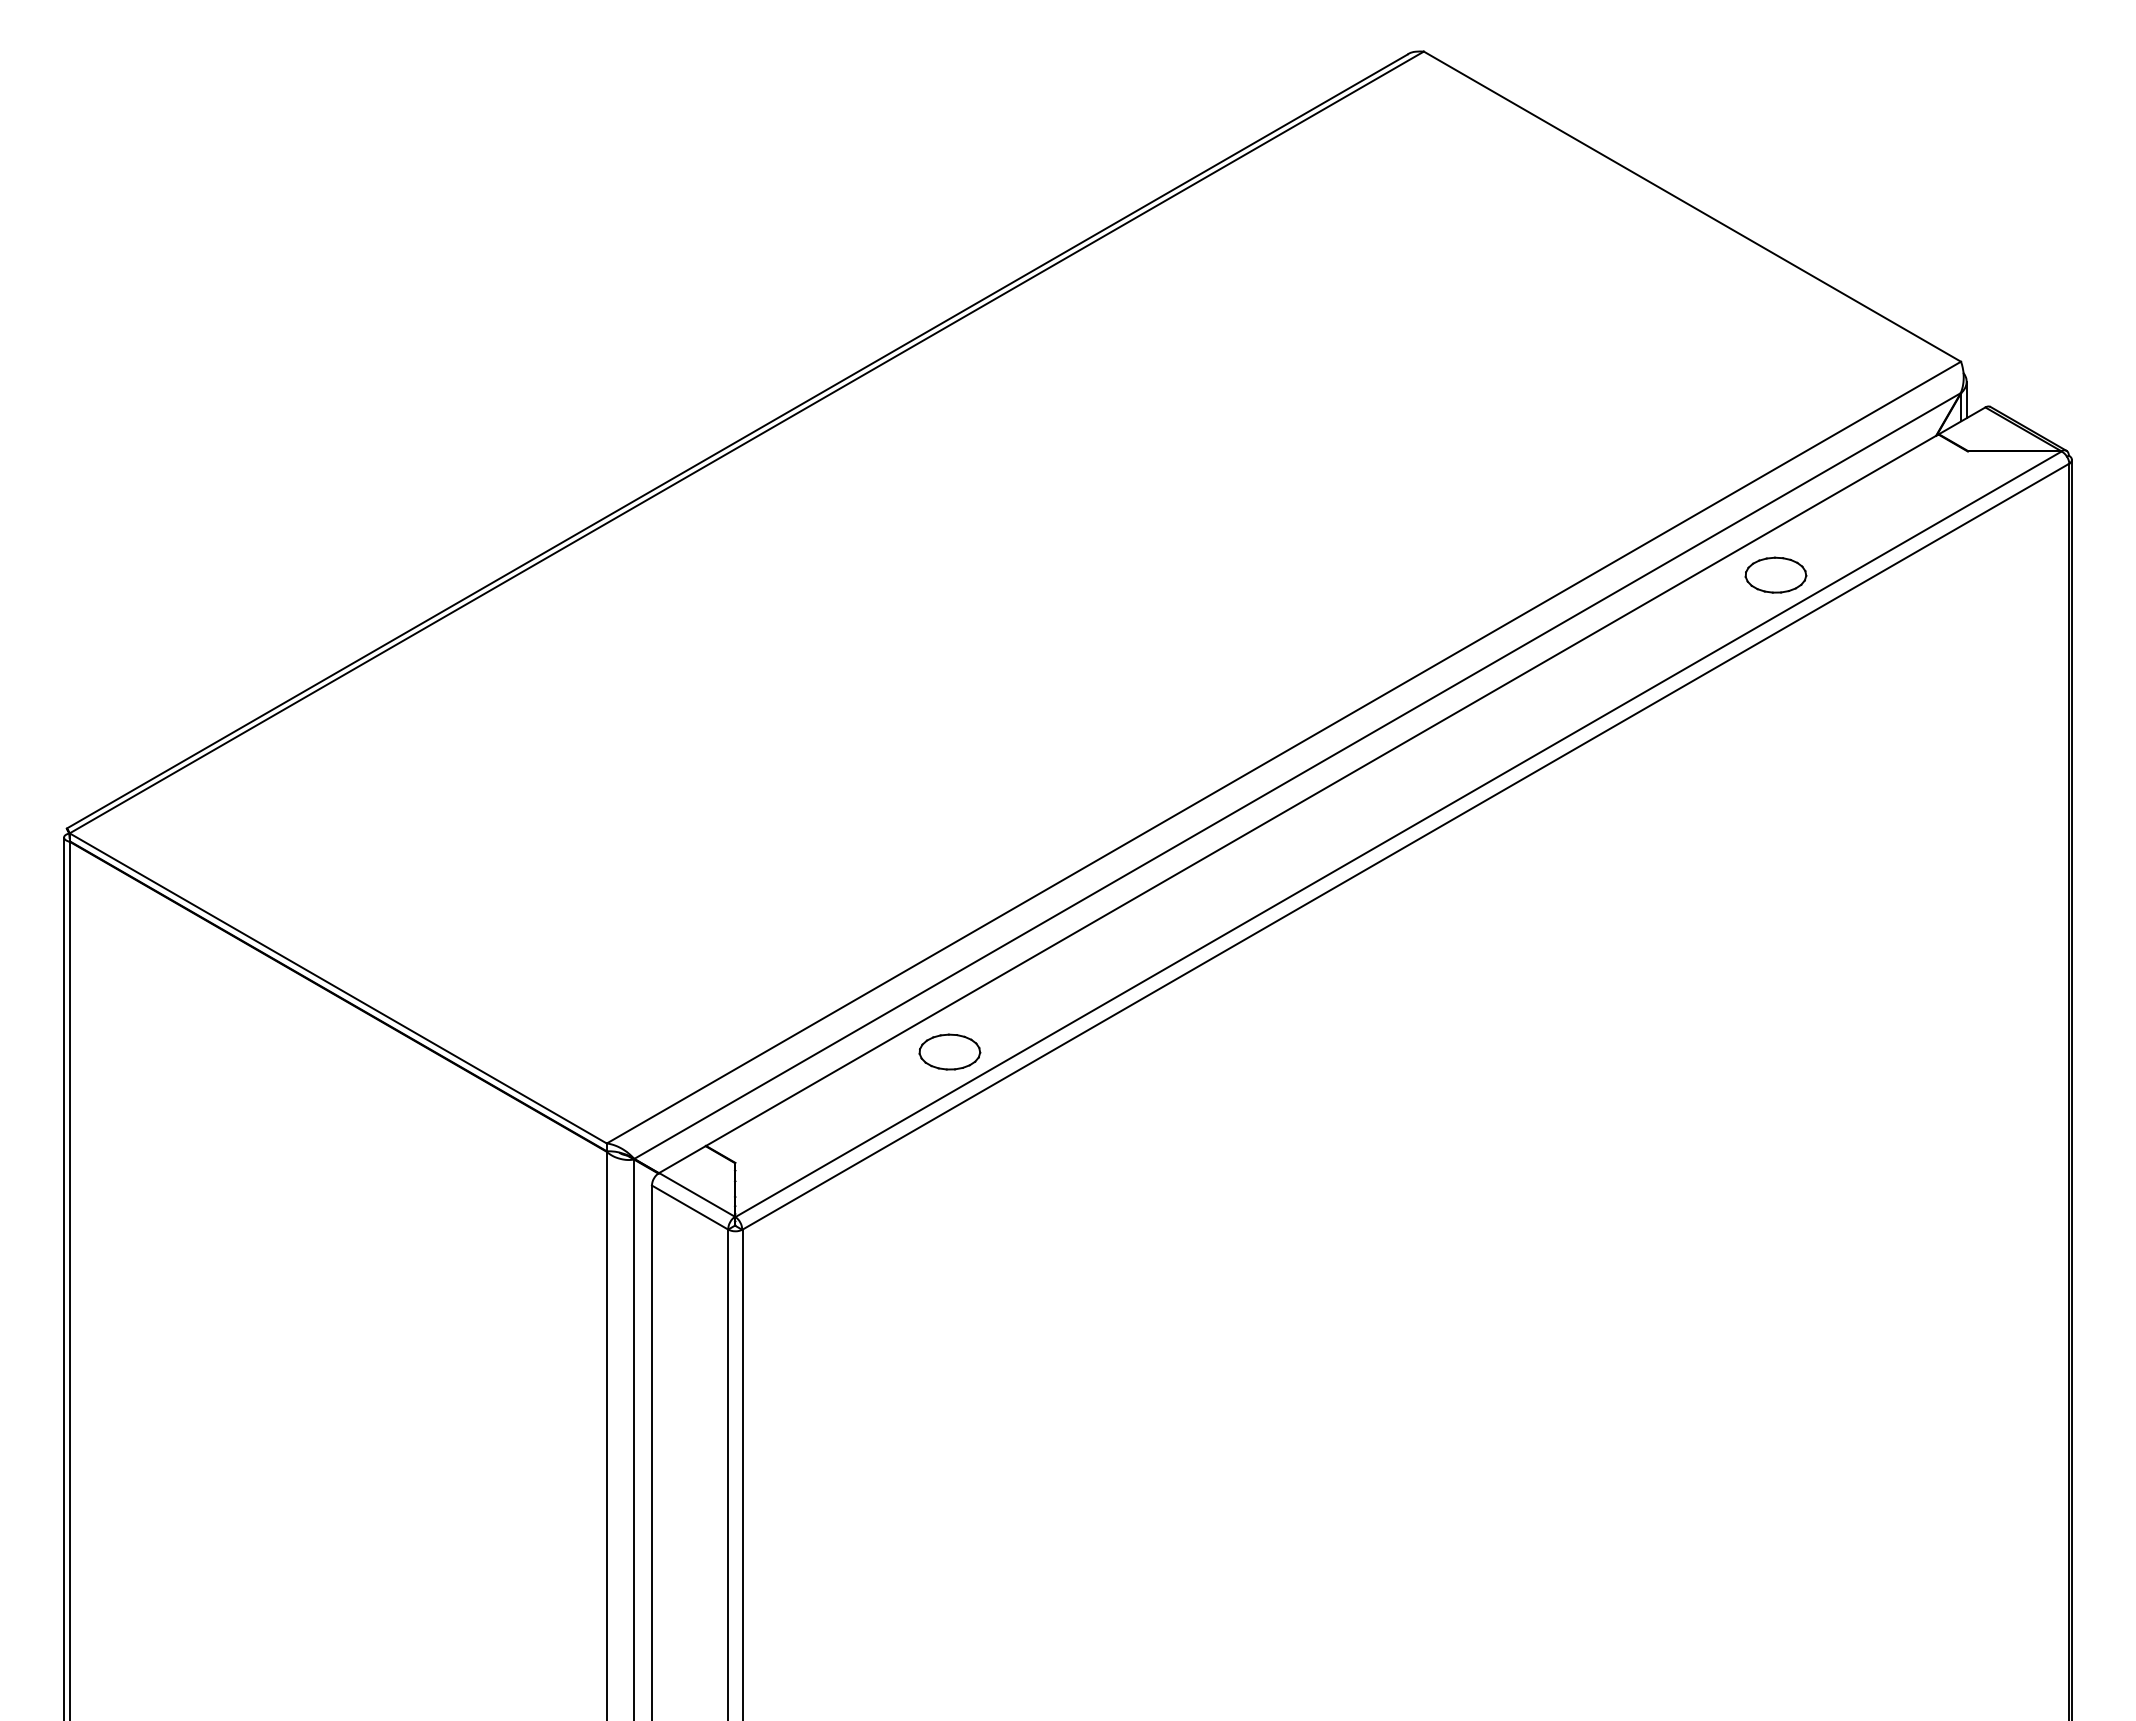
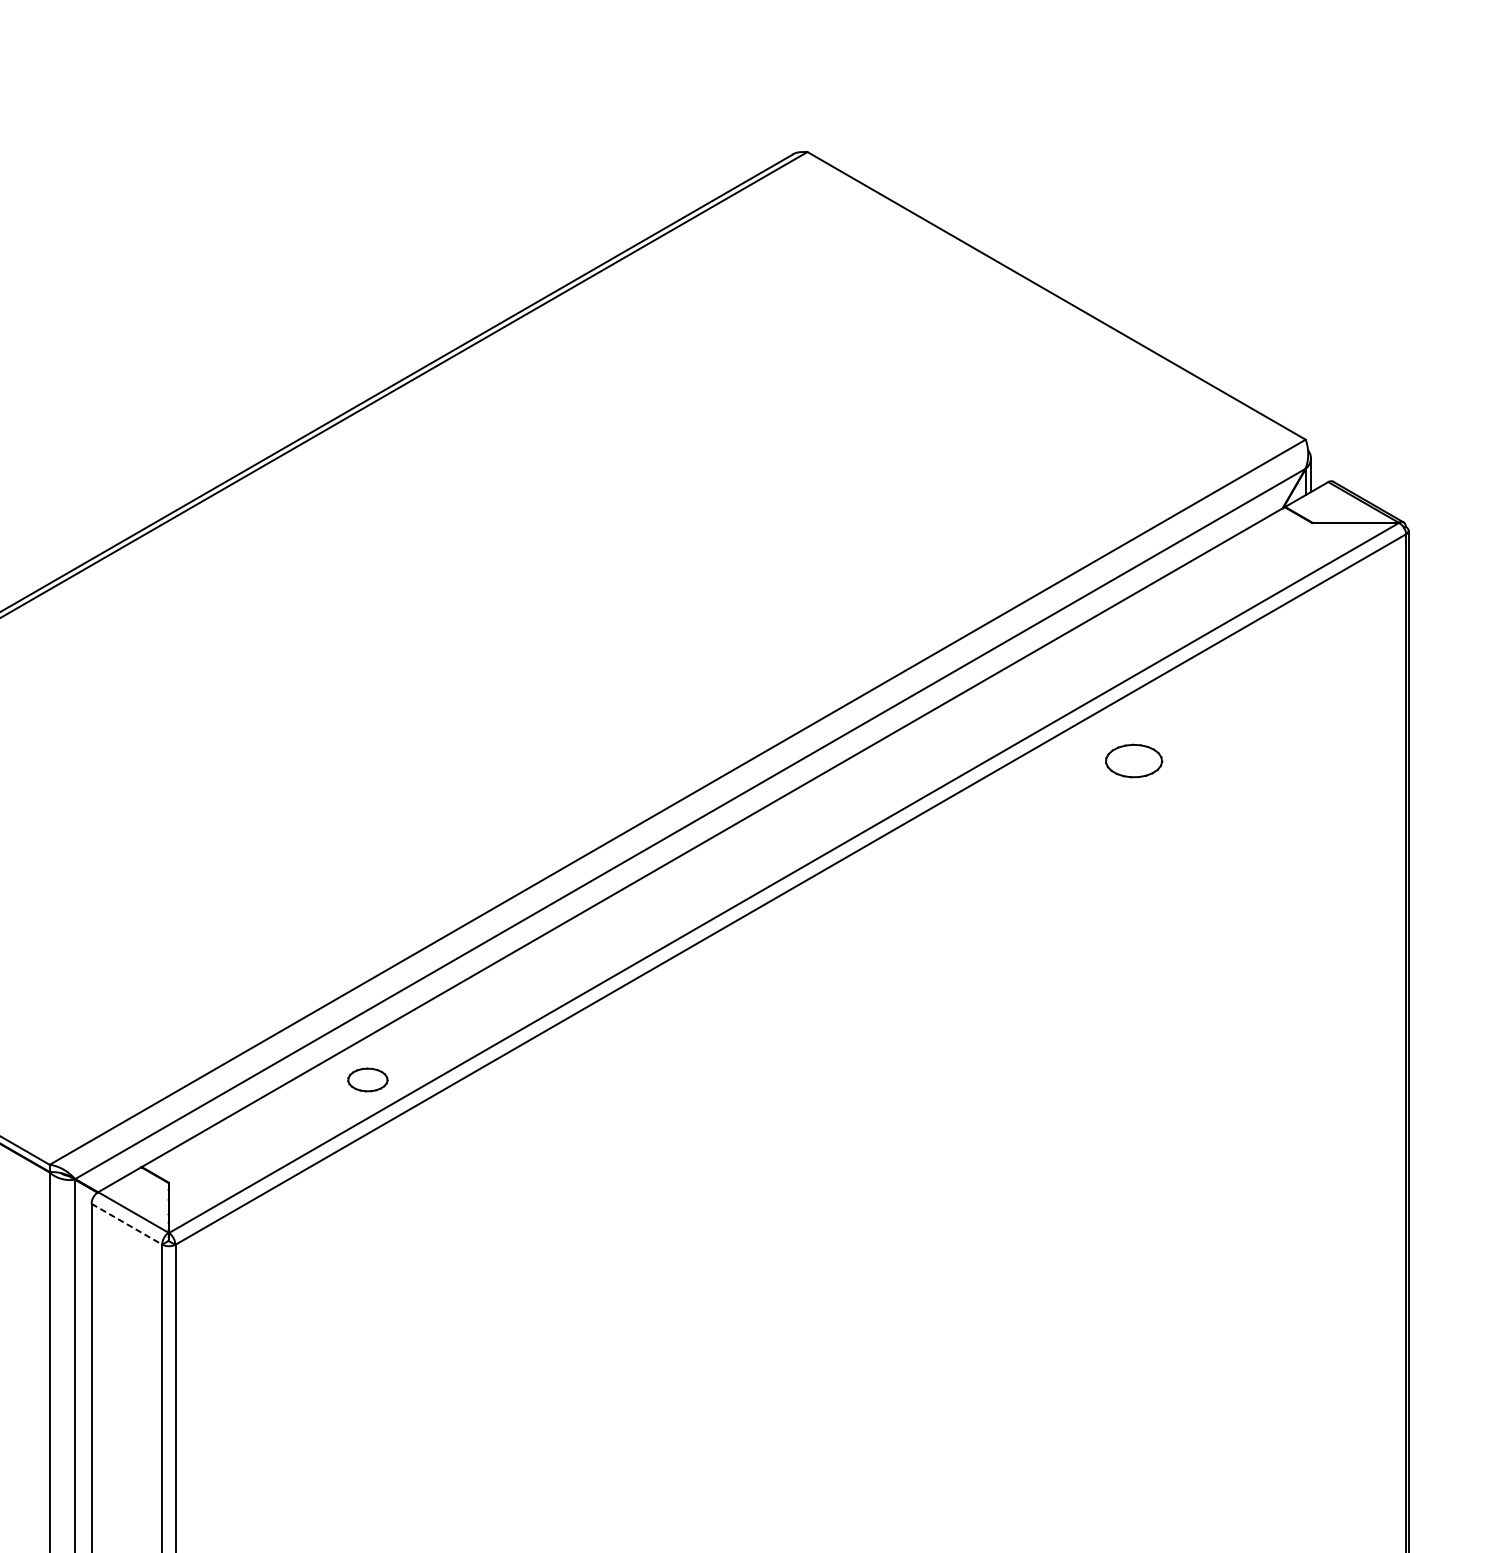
part: (1775, 574) -> (1133, 760), moved
part: (949, 1051) -> (367, 1079), size x0.7
line: (690, 1207) -> (127, 1224), solid -> dashed

